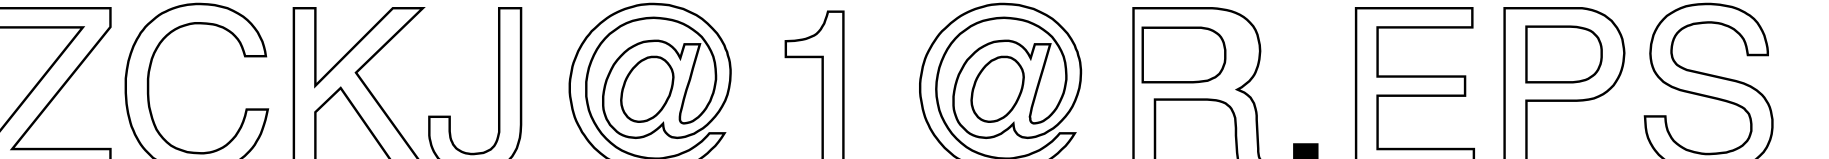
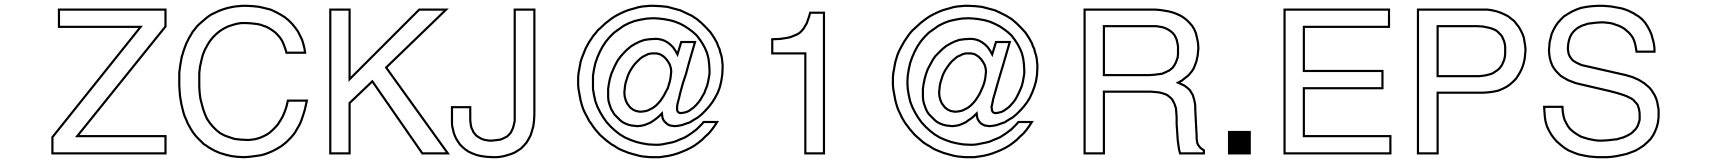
part: (1183, 54) -> (1140, 50), moved

